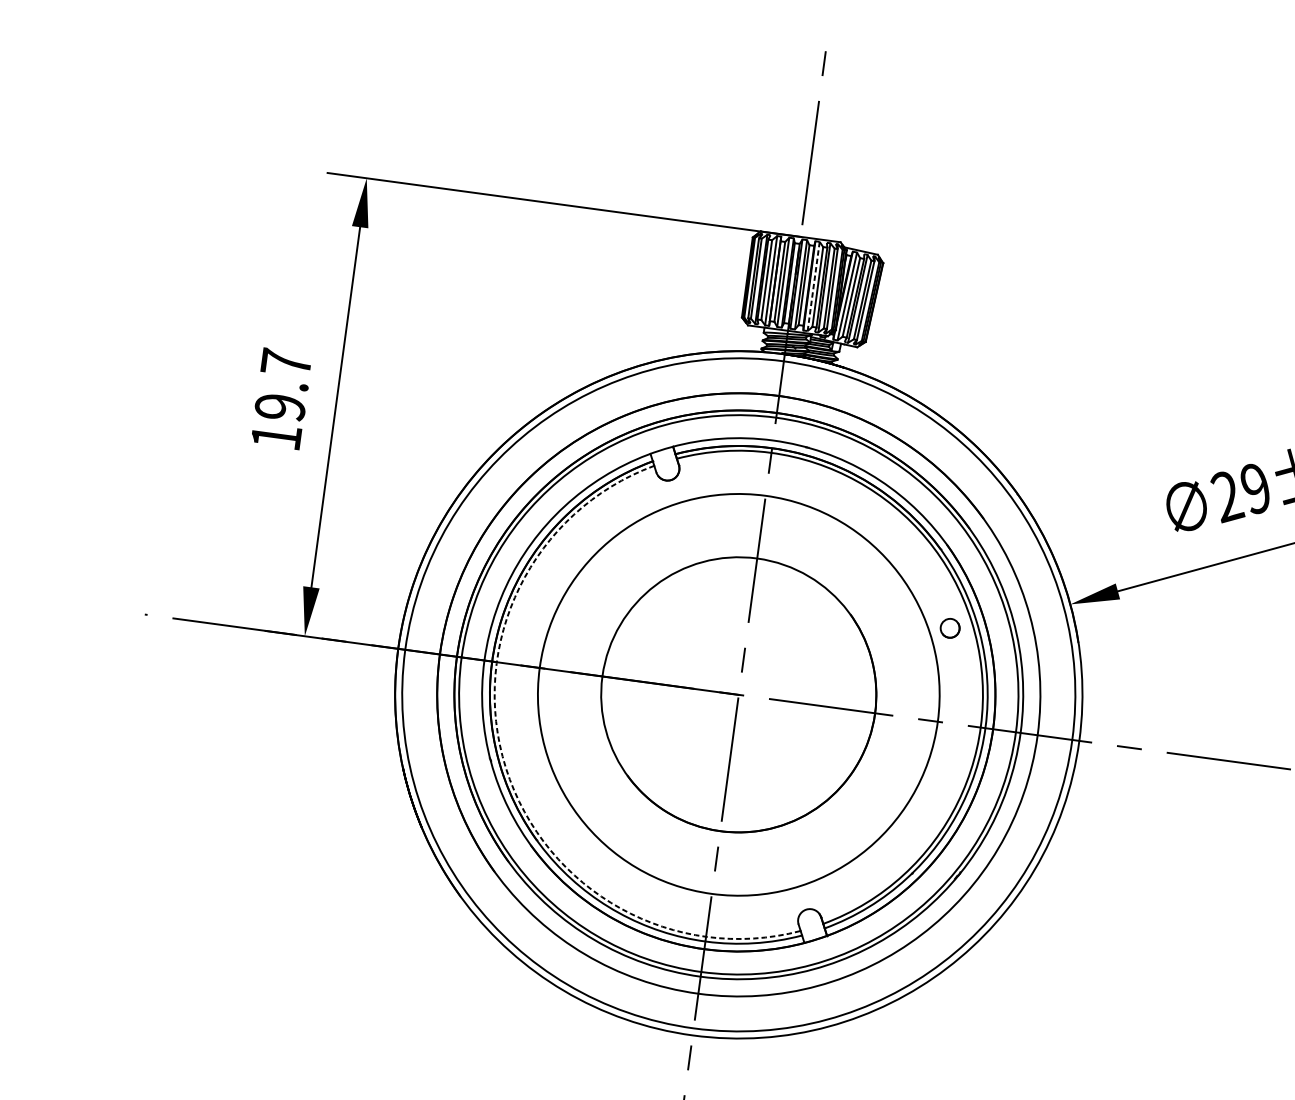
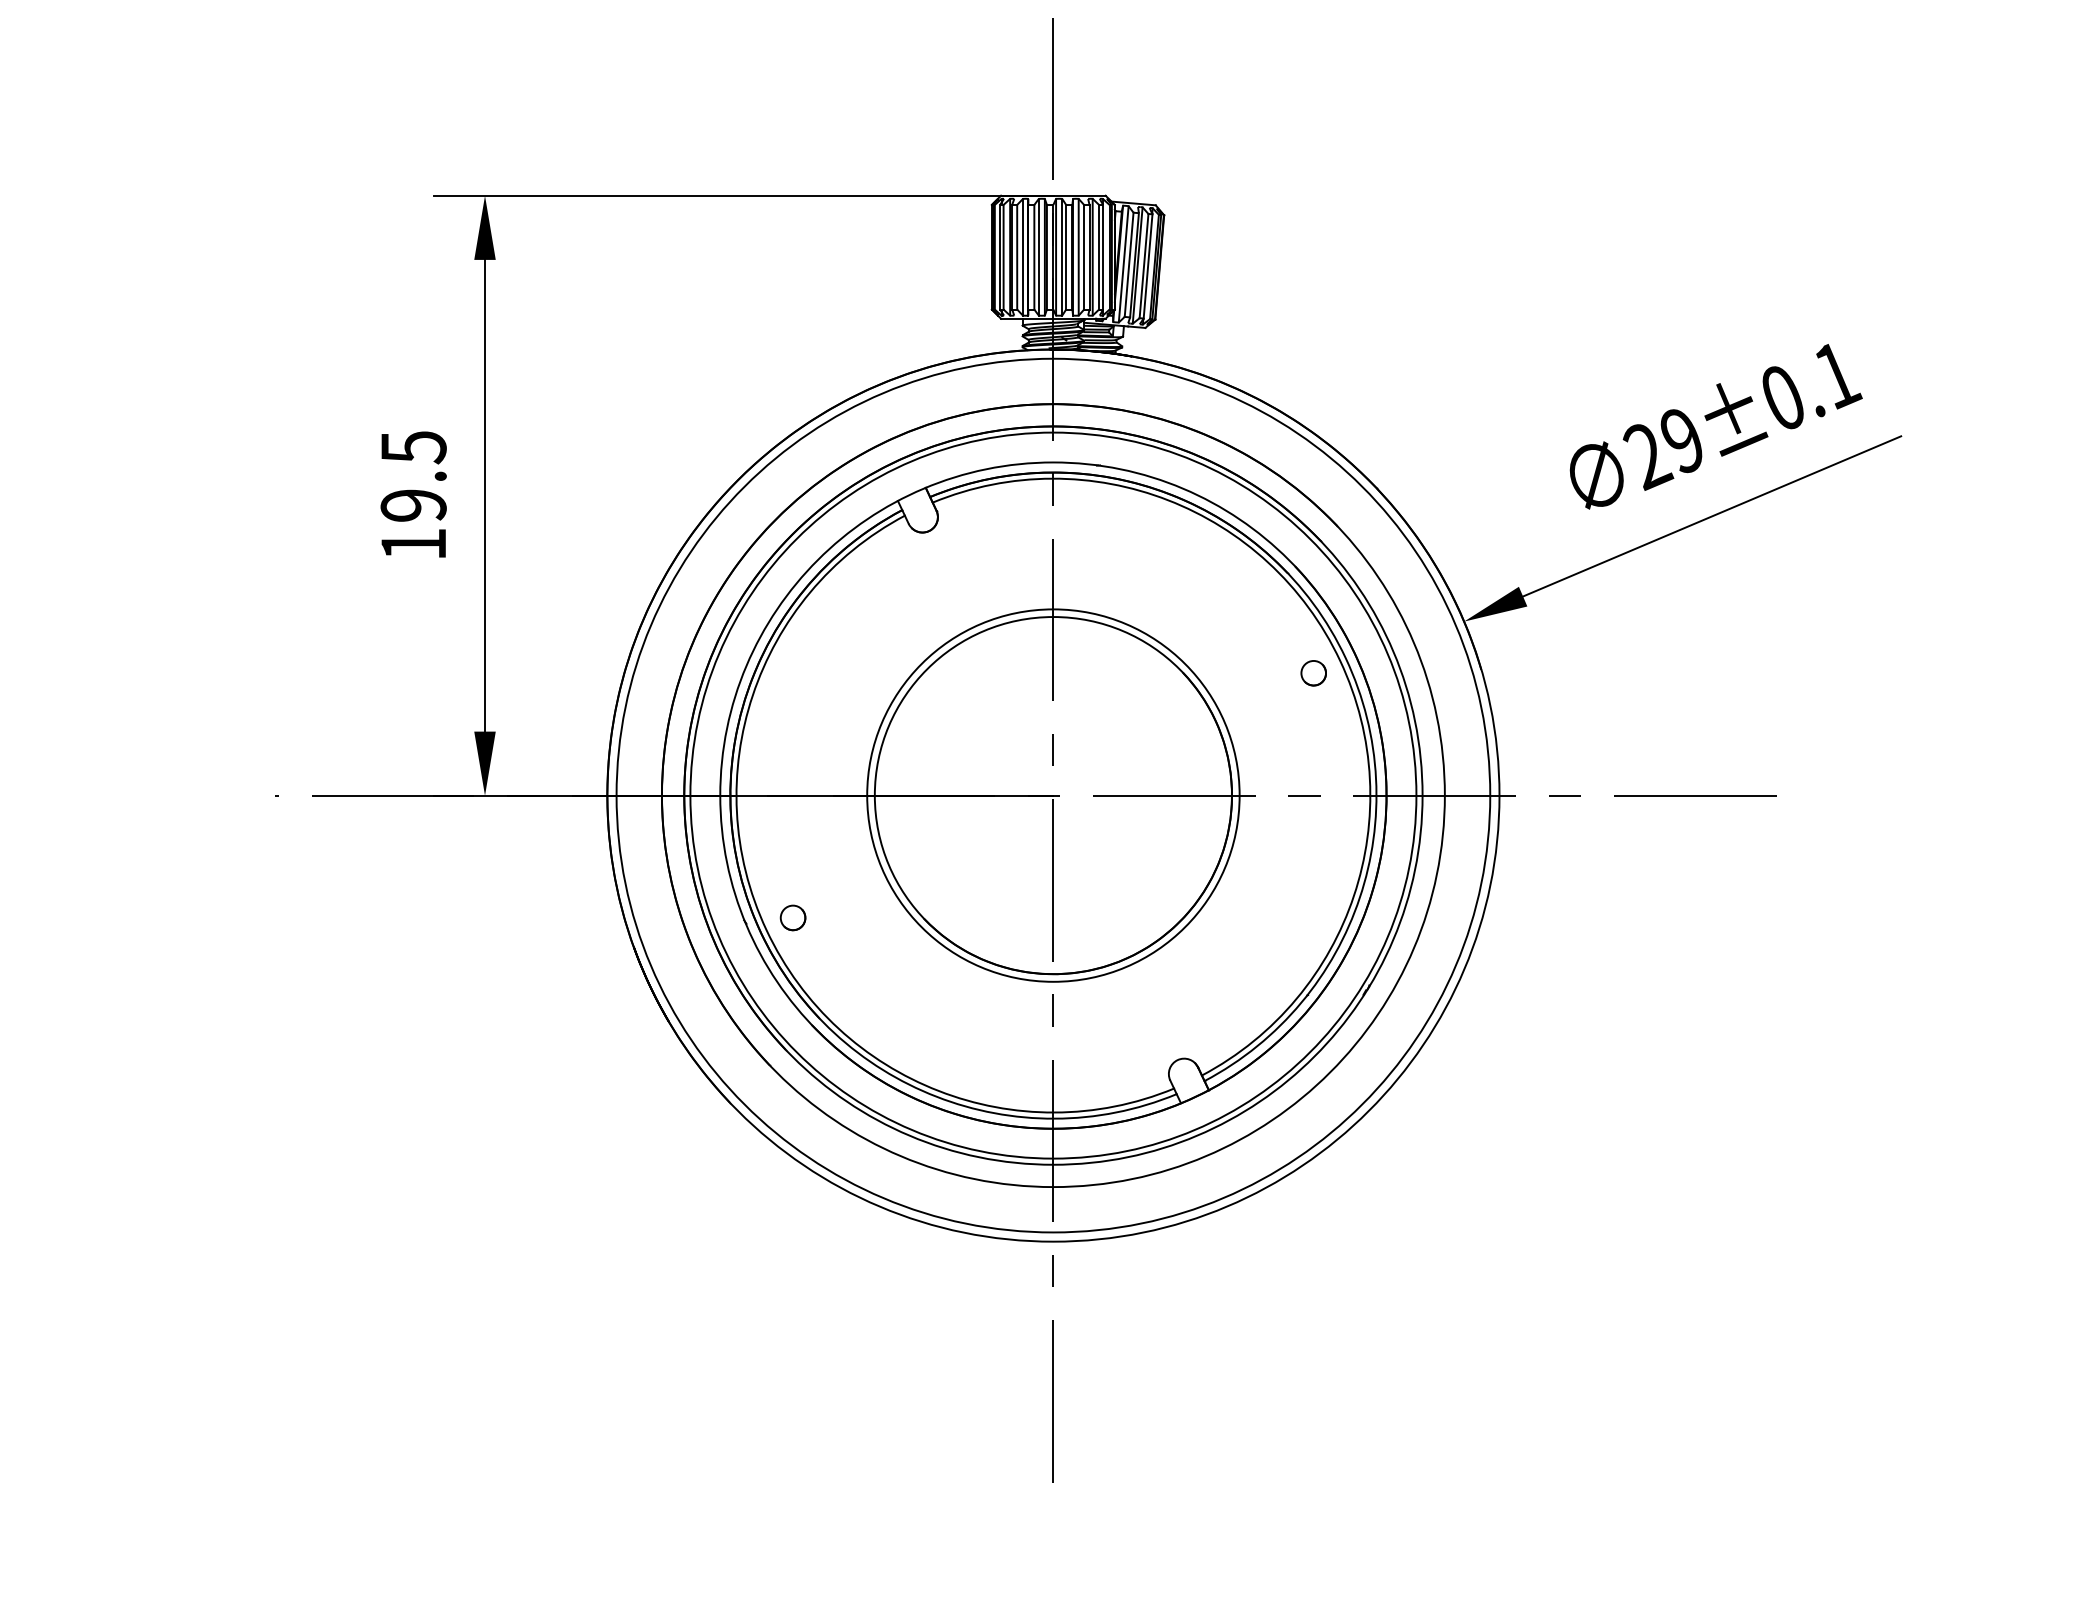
line: (813, 286) -> (1078, 257), dashed -> solid
text: (286, 363) -> (413, 447), 19.7 -> 19.5
circle: (738, 694) -> (1053, 795), size x0.71
part: (527, 760) -> (792, 917), added
arc: (505, 768) -> (766, 930), dashed -> solid

